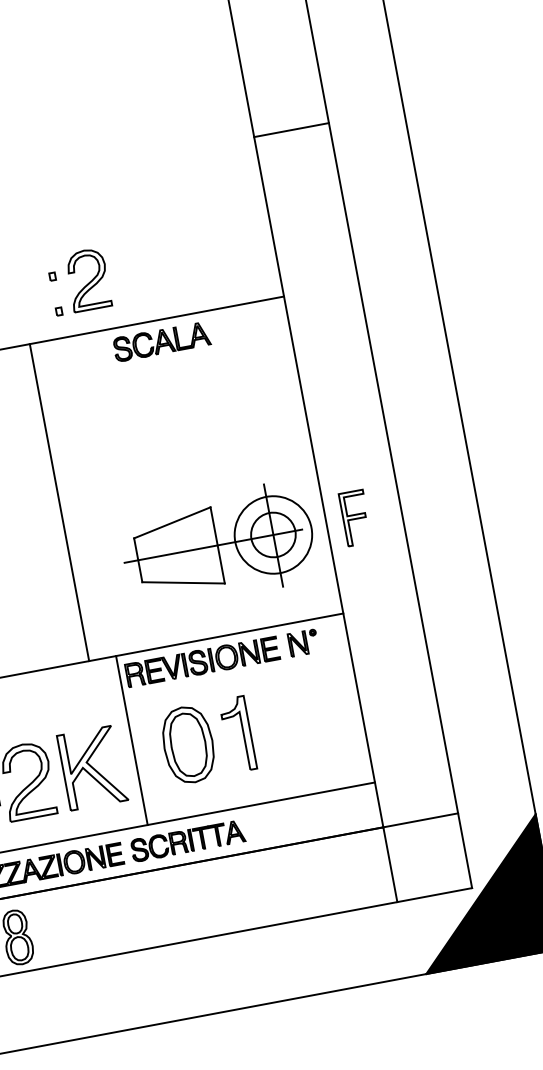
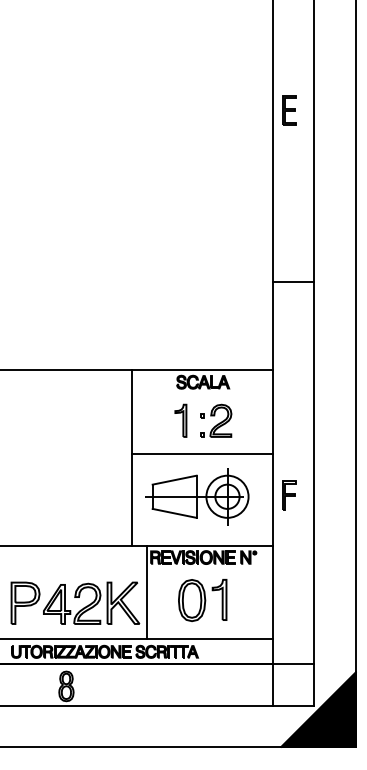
part: (80, 280) -> (216, 420), moved
part: (133, 418) -> (180, 420), added
line: (185, 472) -> (202, 454), added
part: (219, 544) -> (197, 496), moved
part: (207, 741) -> (202, 600), moved

